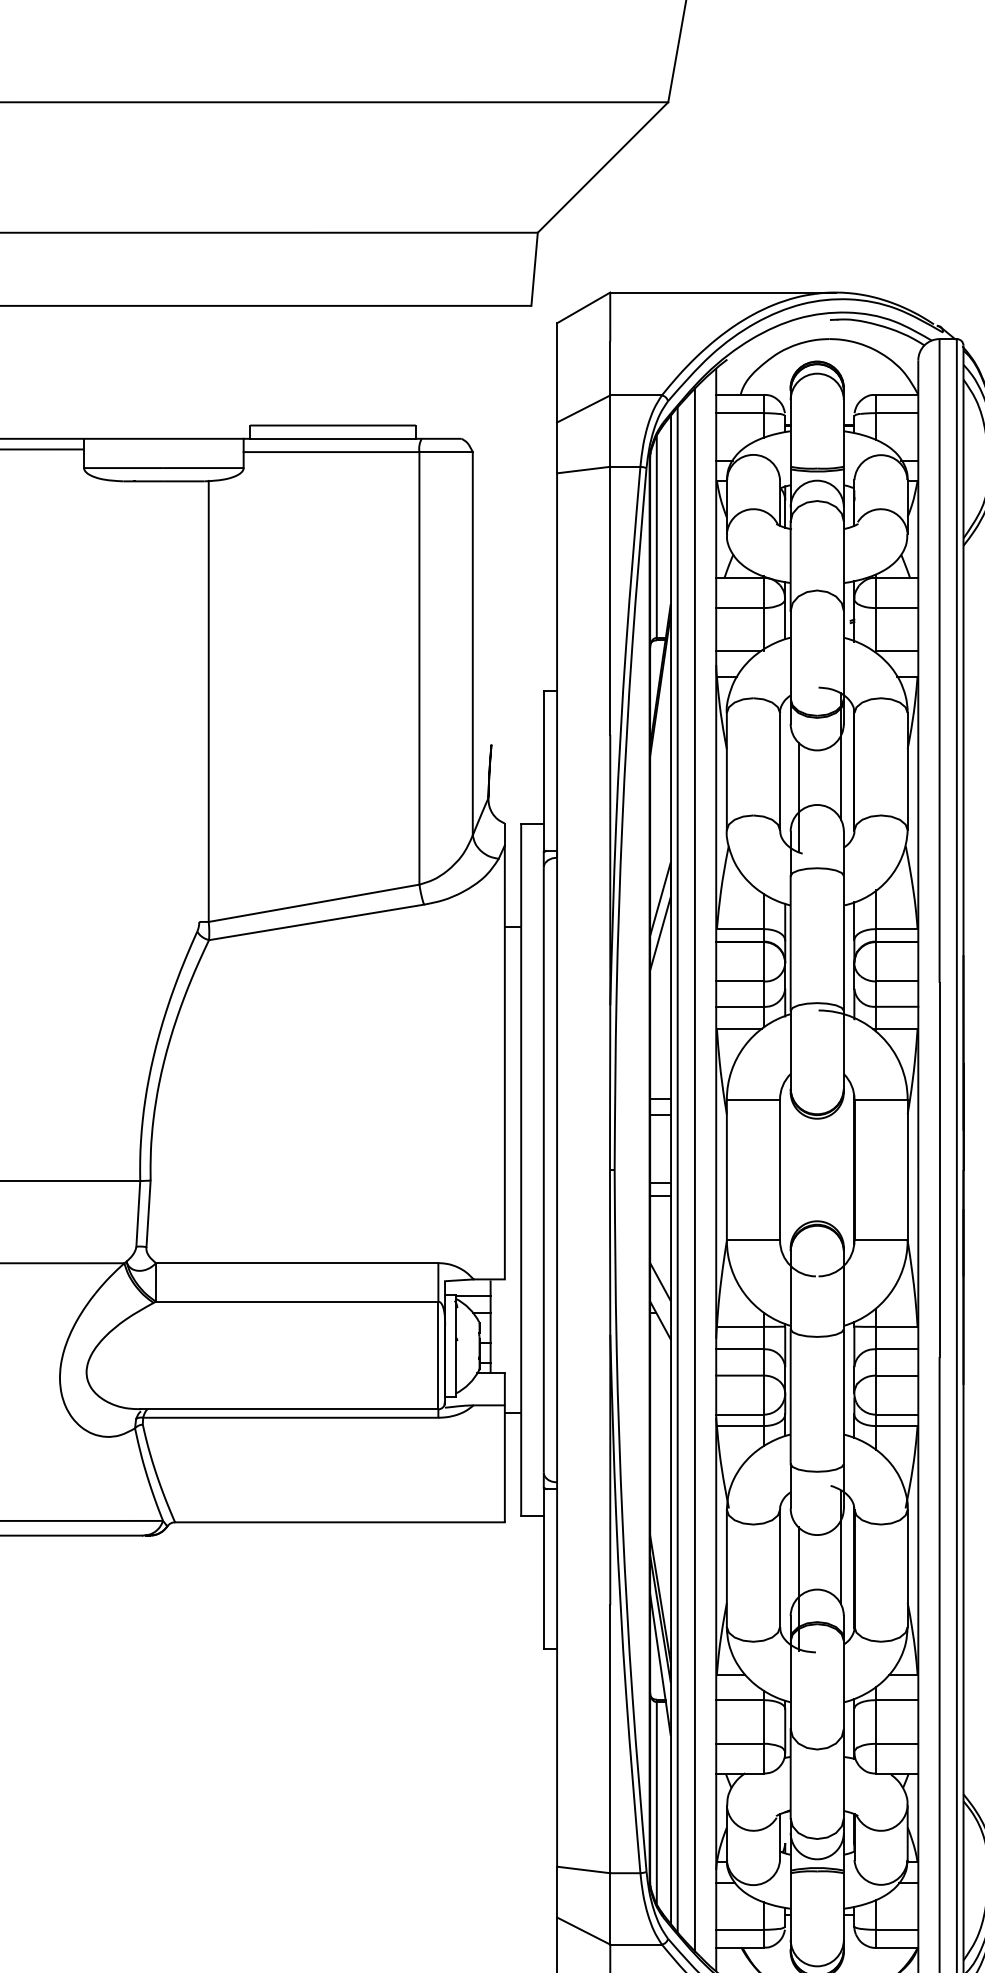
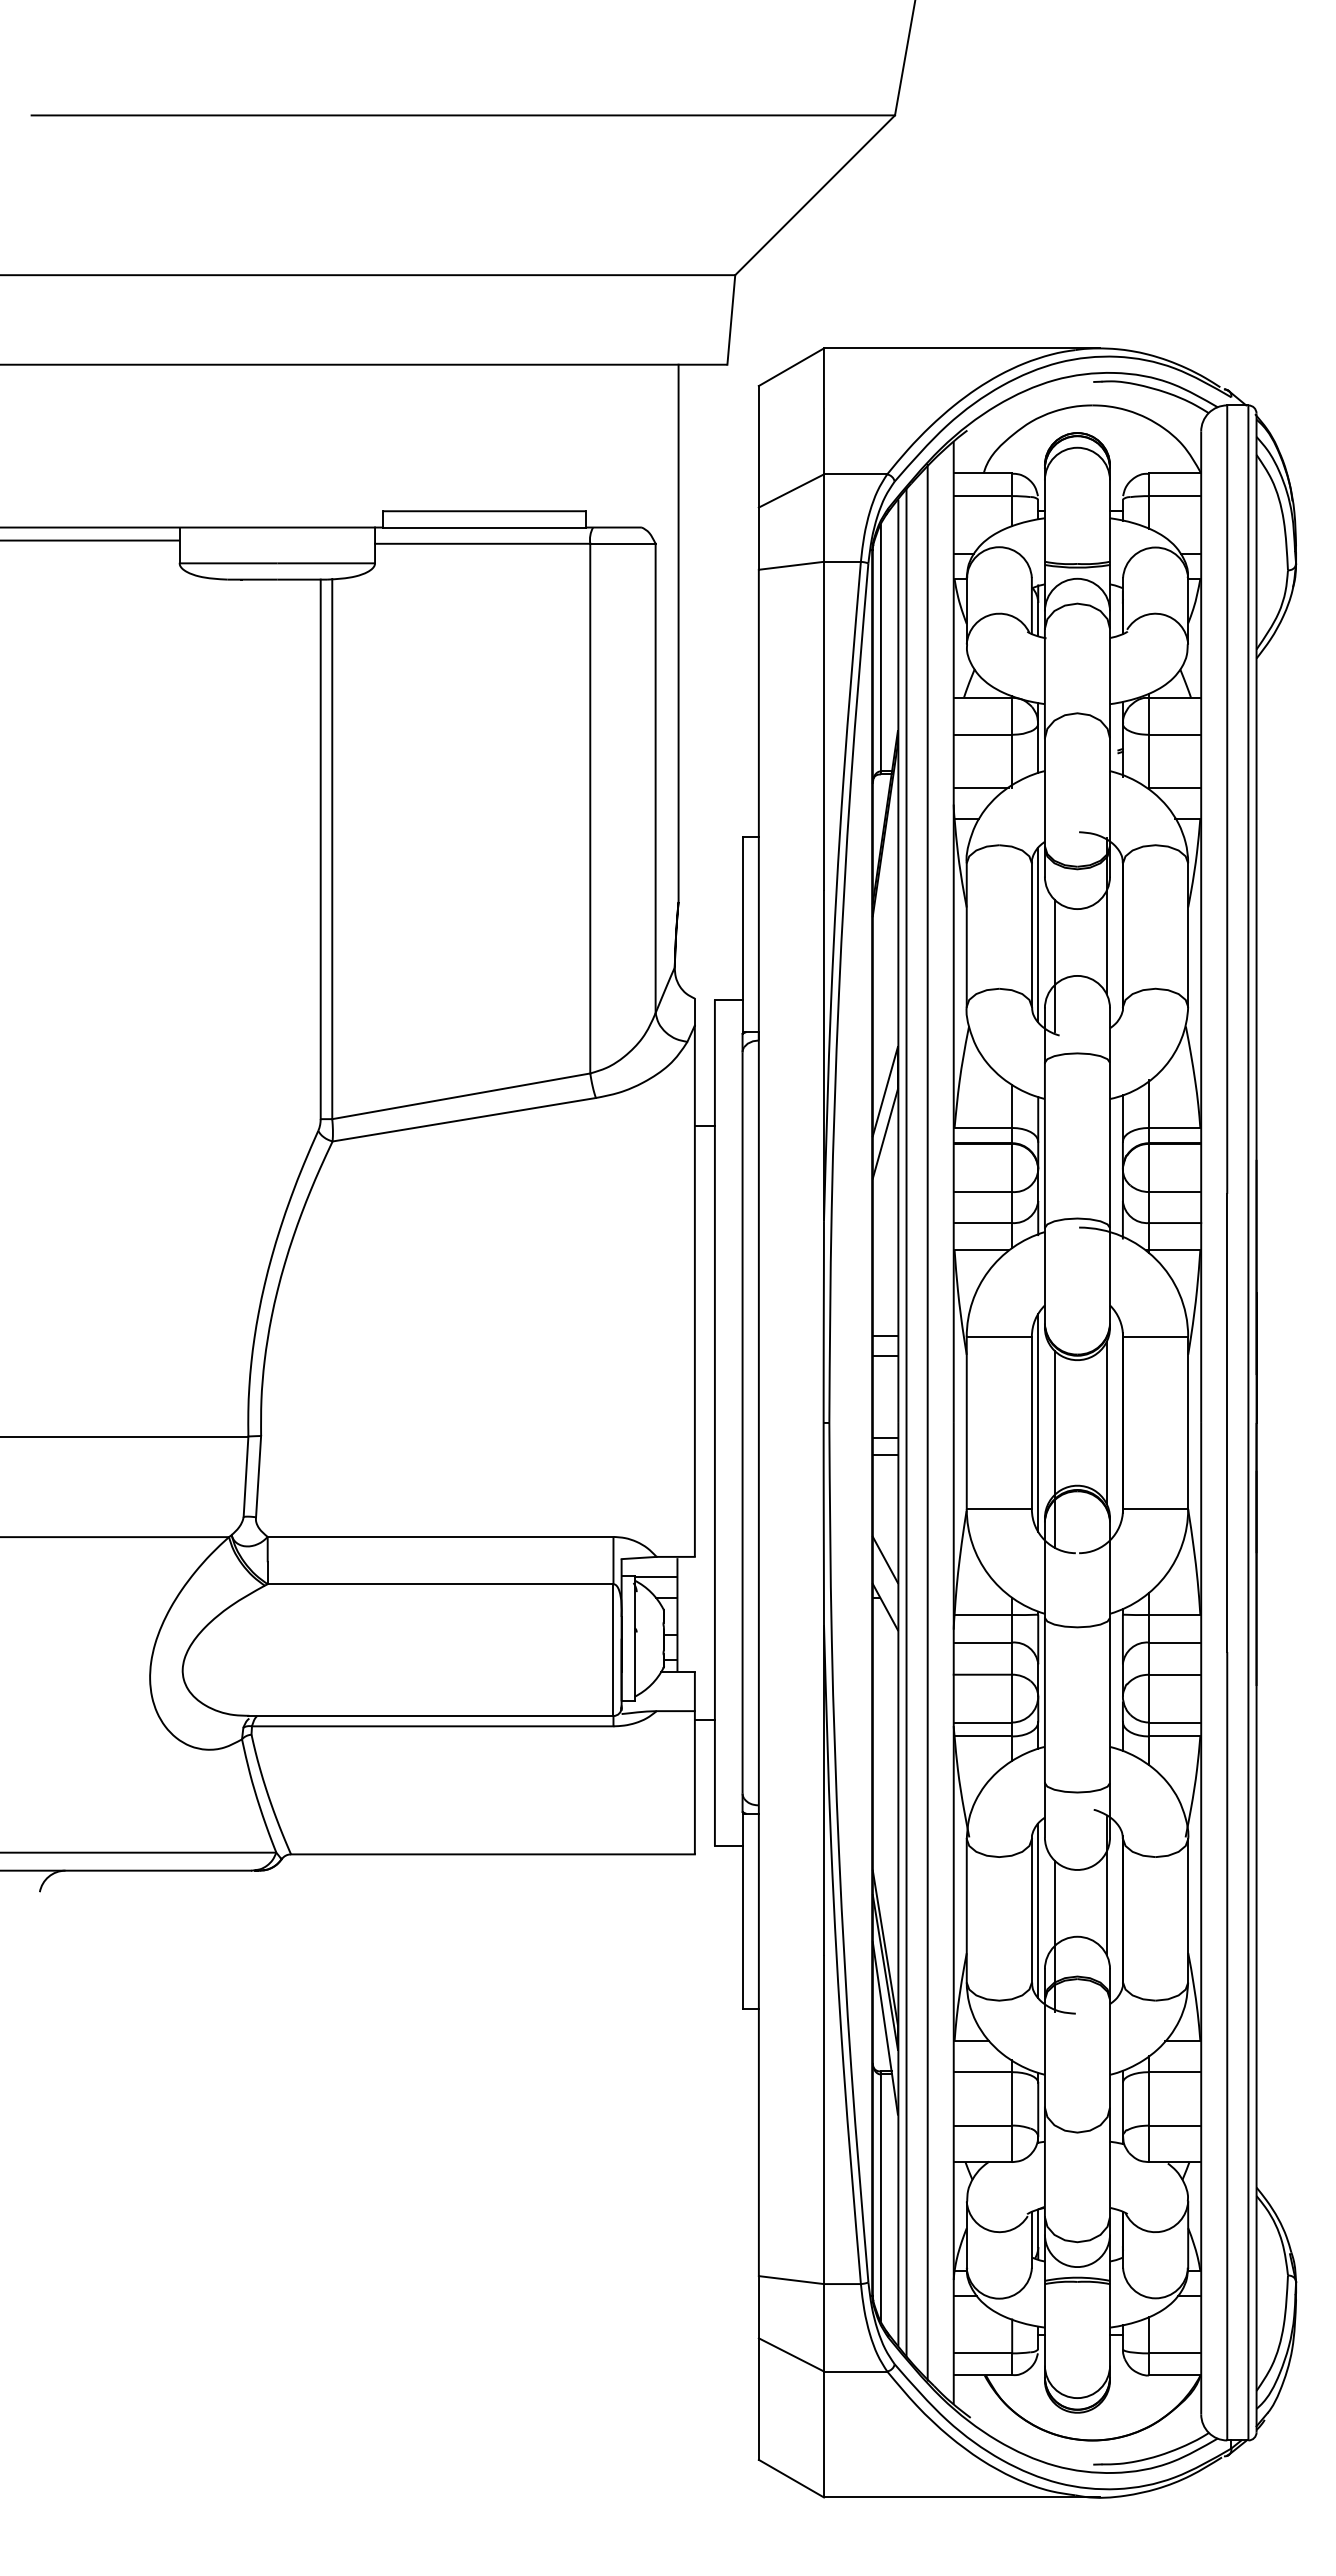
line: (491, 524) -> (678, 632), added
line: (199, 701) -> (320, 849), added
line: (785, 771) -> (1038, 934), added
line: (785, 1169) -> (1038, 1422), added
line: (840, 1169) -> (1106, 1422), added
line: (798, 1190) -> (1054, 1448), added
line: (785, 1568) -> (1038, 1910), added
line: (785, 1827) -> (1038, 2228), added

